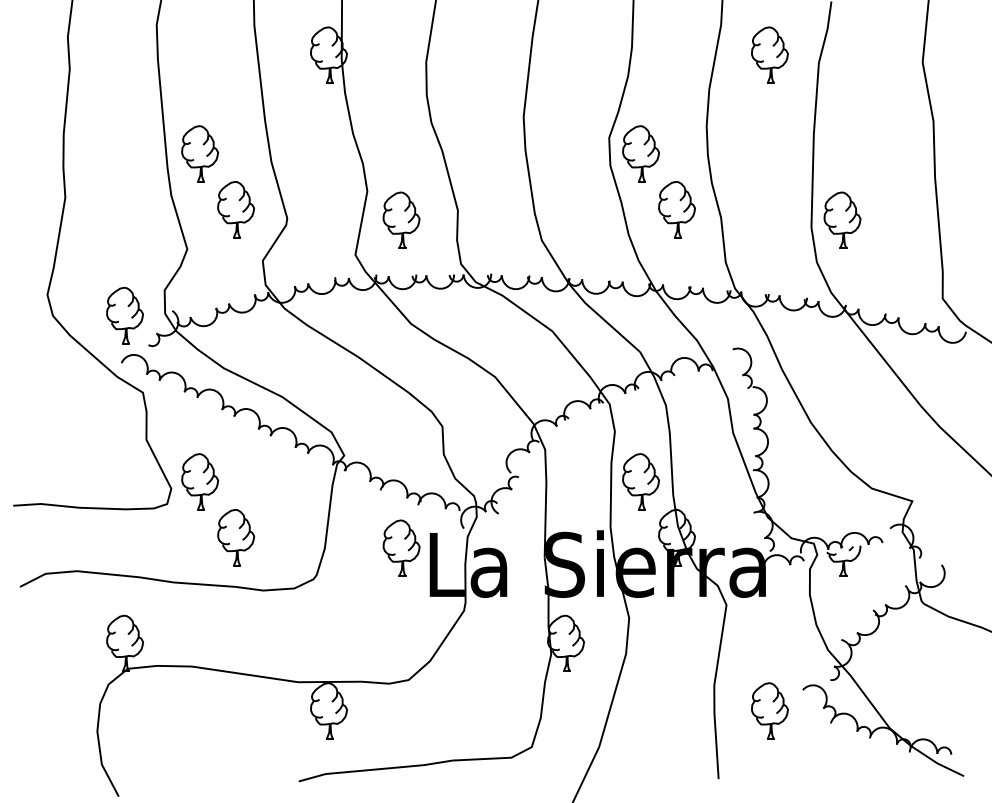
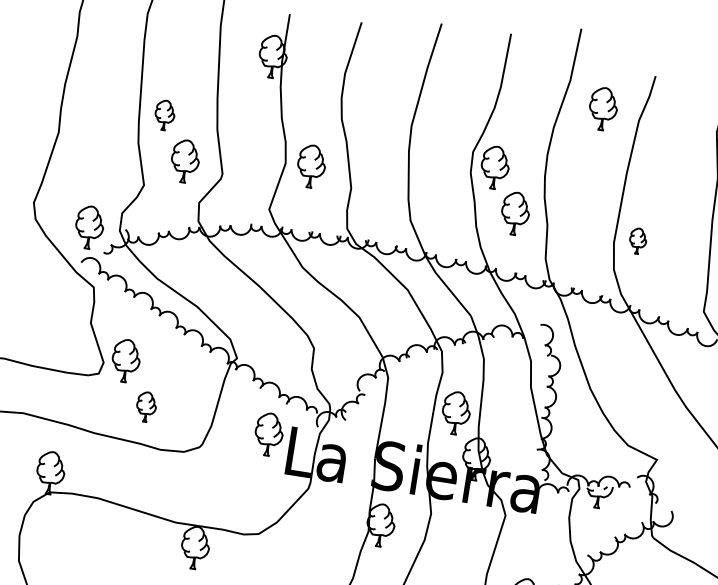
part: (199, 153) -> (164, 114), size x0.7
part: (401, 219) -> (311, 165), moved
part: (842, 219) -> (638, 240), size x0.6
part: (236, 537) -> (146, 406), size x0.7

